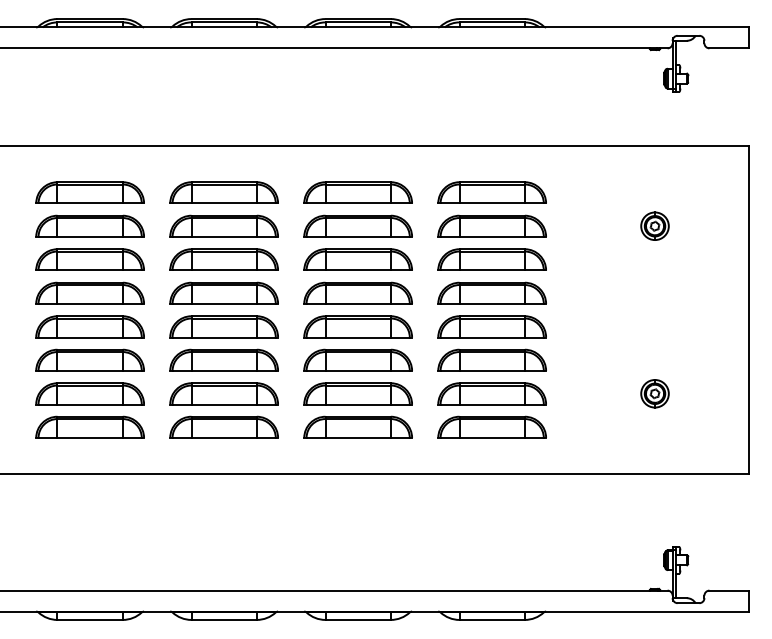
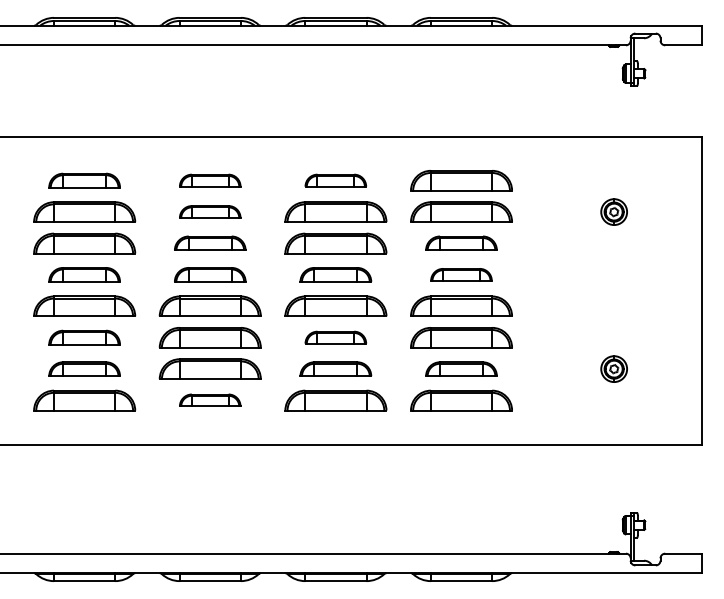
part: (89, 192) -> (84, 180), size x0.7
part: (223, 192) -> (209, 180), size x0.6
part: (357, 192) -> (335, 180), size x0.6
part: (223, 225) -> (209, 211), size x0.6
part: (223, 259) -> (209, 243), size x0.7
part: (491, 259) -> (460, 243), size x0.7
part: (89, 292) -> (84, 274), size x0.7
part: (223, 292) -> (209, 274), size x0.7
part: (357, 292) -> (335, 274), size x0.7
part: (491, 292) -> (460, 274), size x0.6
part: (89, 359) -> (84, 336), size x0.7
part: (357, 359) -> (335, 336), size x0.6
part: (89, 393) -> (84, 368), size x0.7
part: (357, 393) -> (335, 368), size x0.7
part: (491, 393) -> (460, 368), size x0.7
part: (223, 426) -> (209, 399), size x0.6

